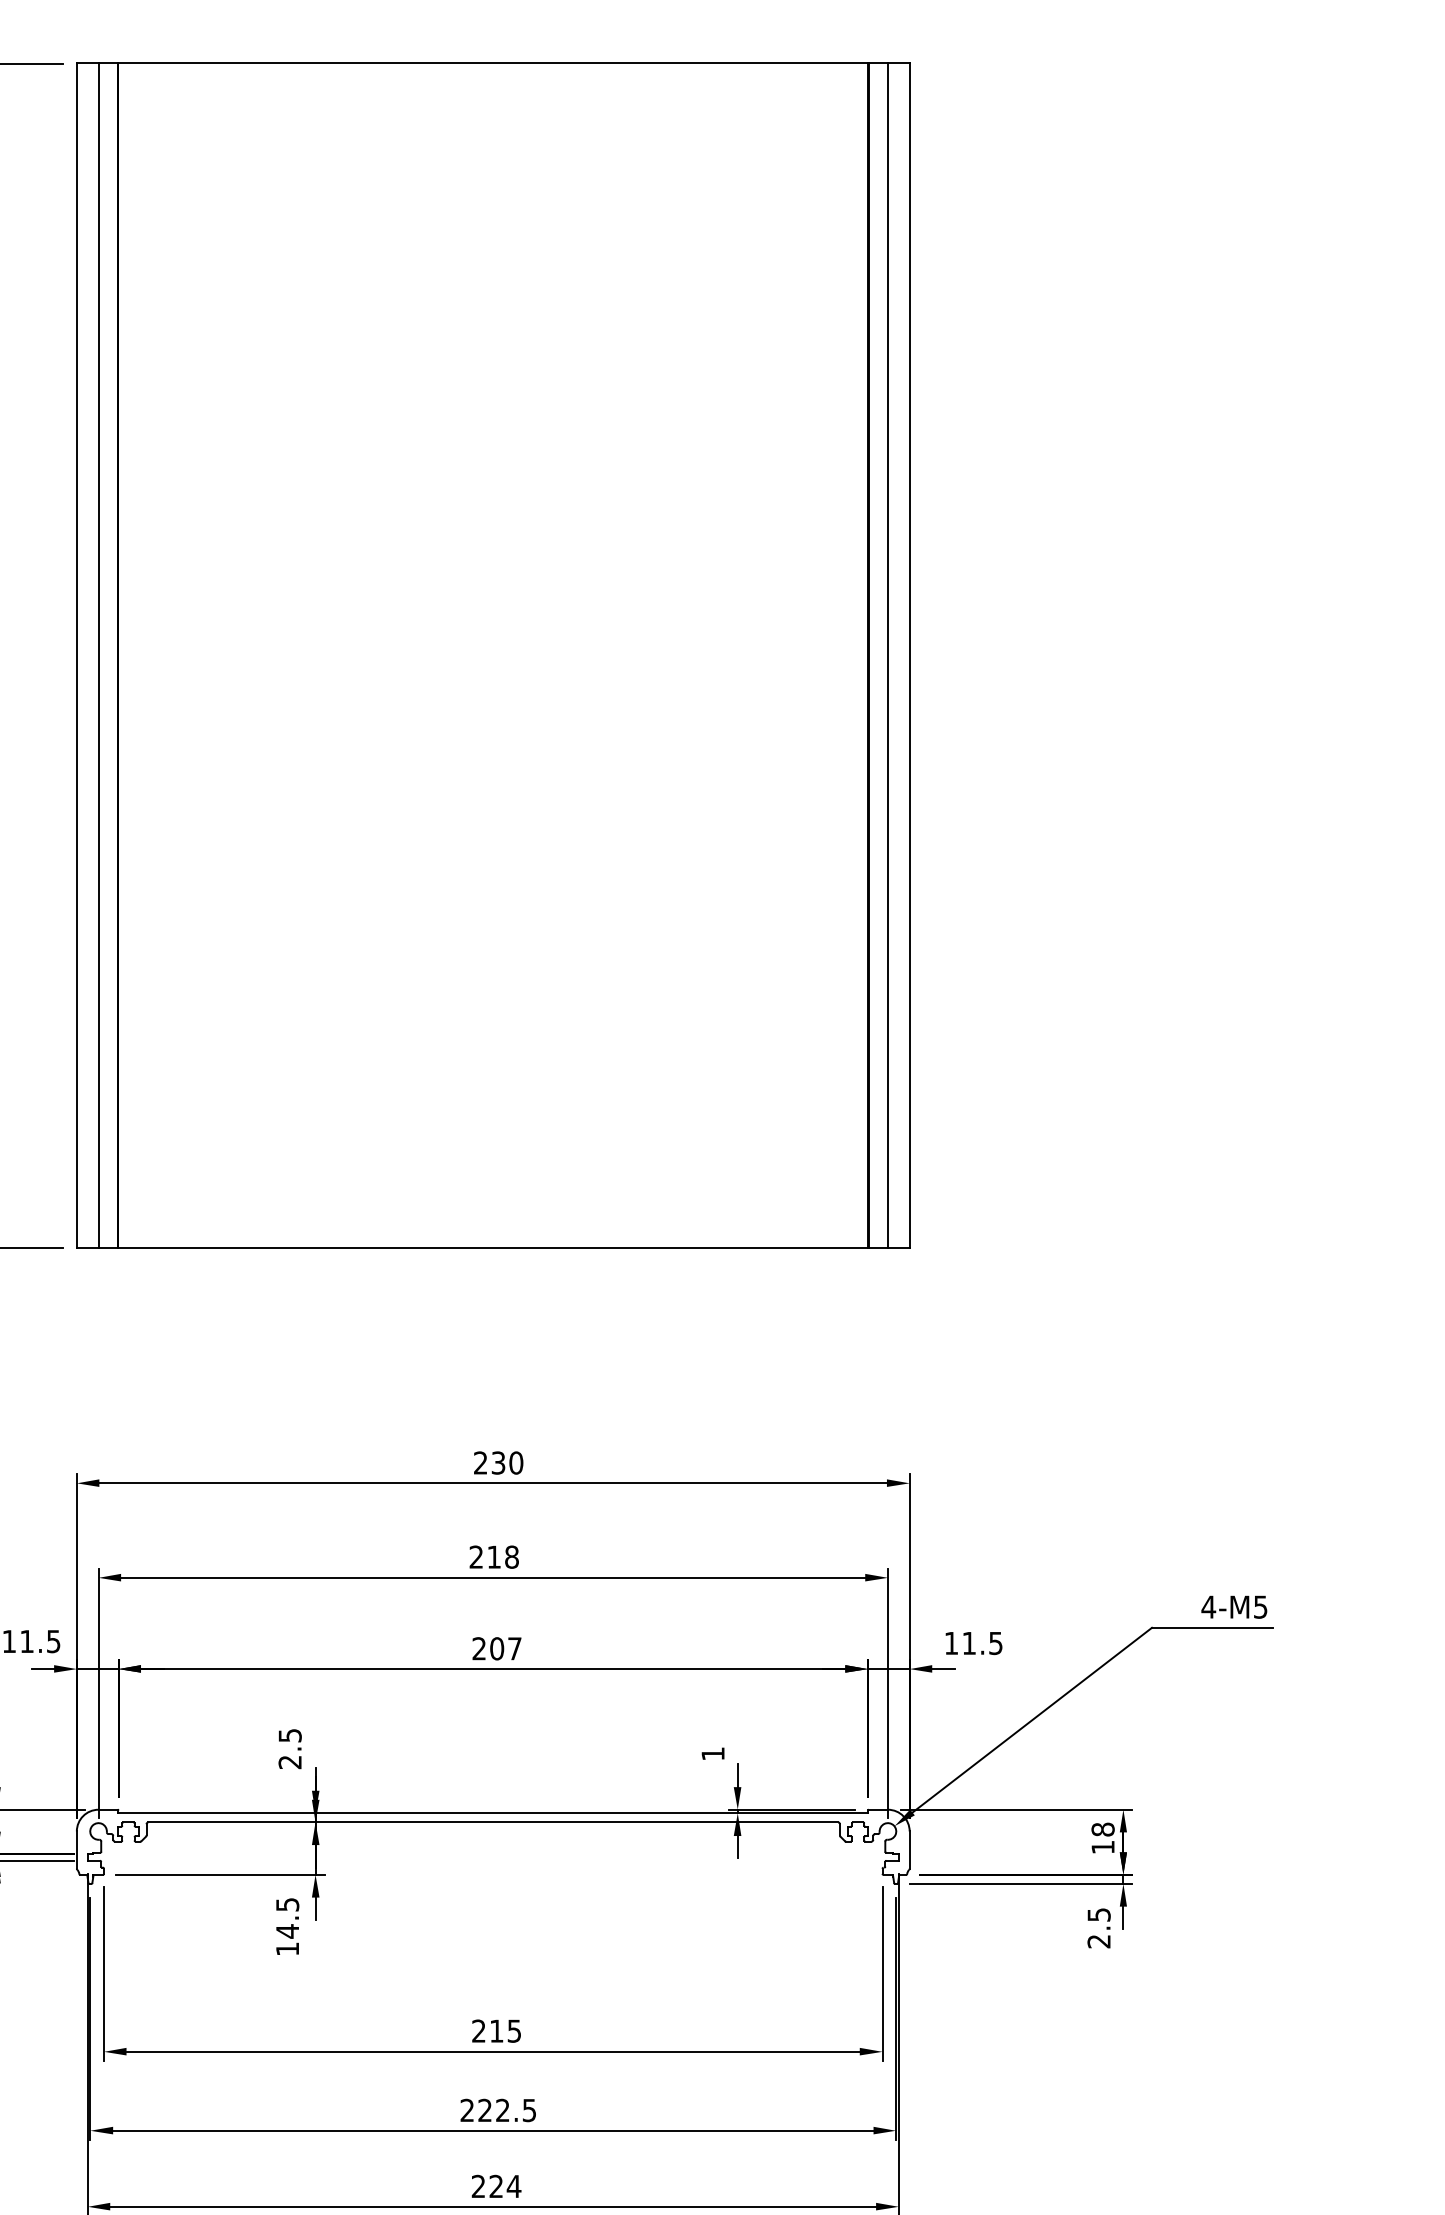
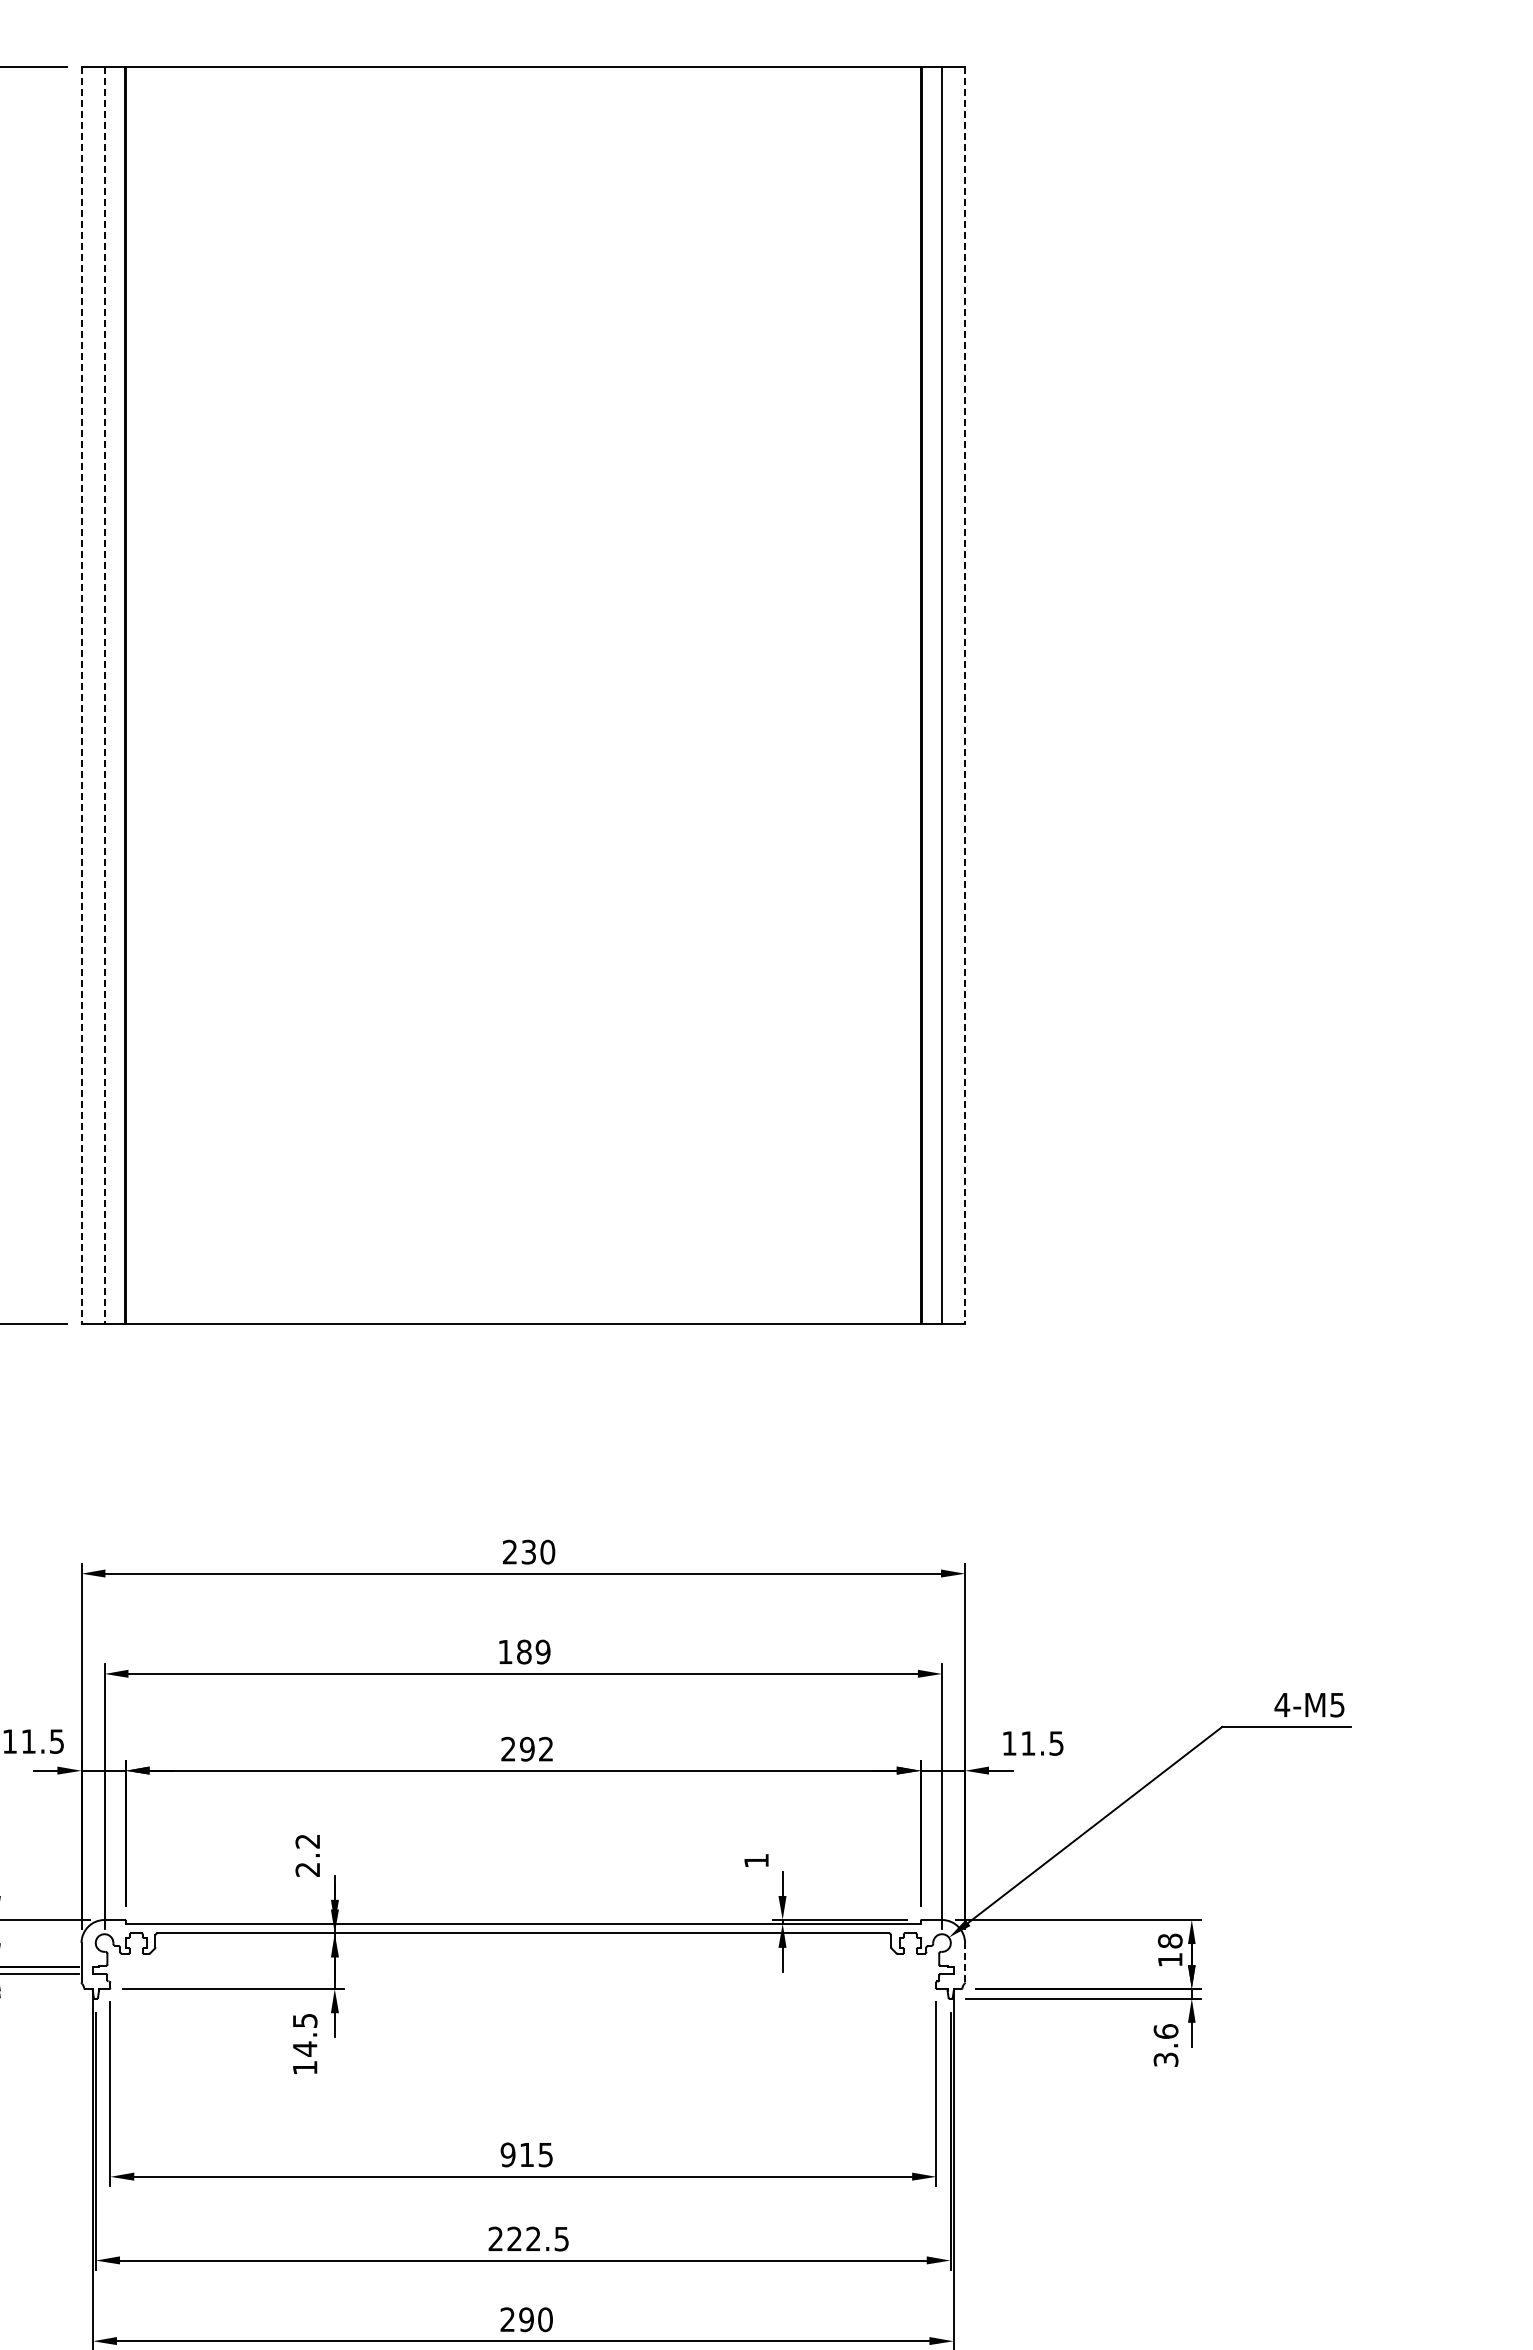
line: (76, 655) -> (81, 695), solid -> dashed
line: (98, 655) -> (104, 695), solid -> dashed
line: (910, 655) -> (965, 695), solid -> dashed
text: (494, 1556) -> (524, 1651), 218 -> 189
text: (505, 1648) -> (536, 1748), 207 -> 292
text: (289, 1735) -> (307, 1841), 2.5 -> 2.2
line: (910, 1849) -> (965, 1962), solid -> dashed
text: (1098, 1928) -> (1165, 2045), 2.5 -> 3.6
text: (478, 2030) -> (507, 2154), 215 -> 915
text: (505, 2186) -> (536, 2319), 224 -> 290

